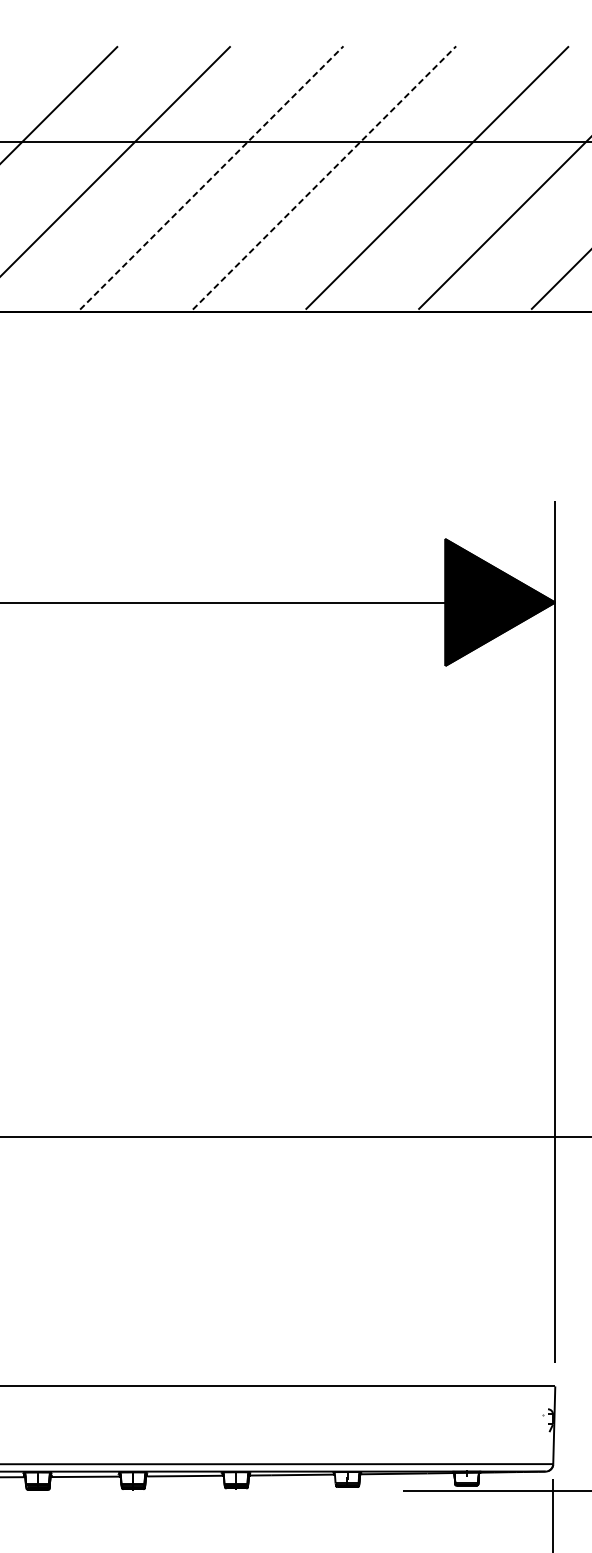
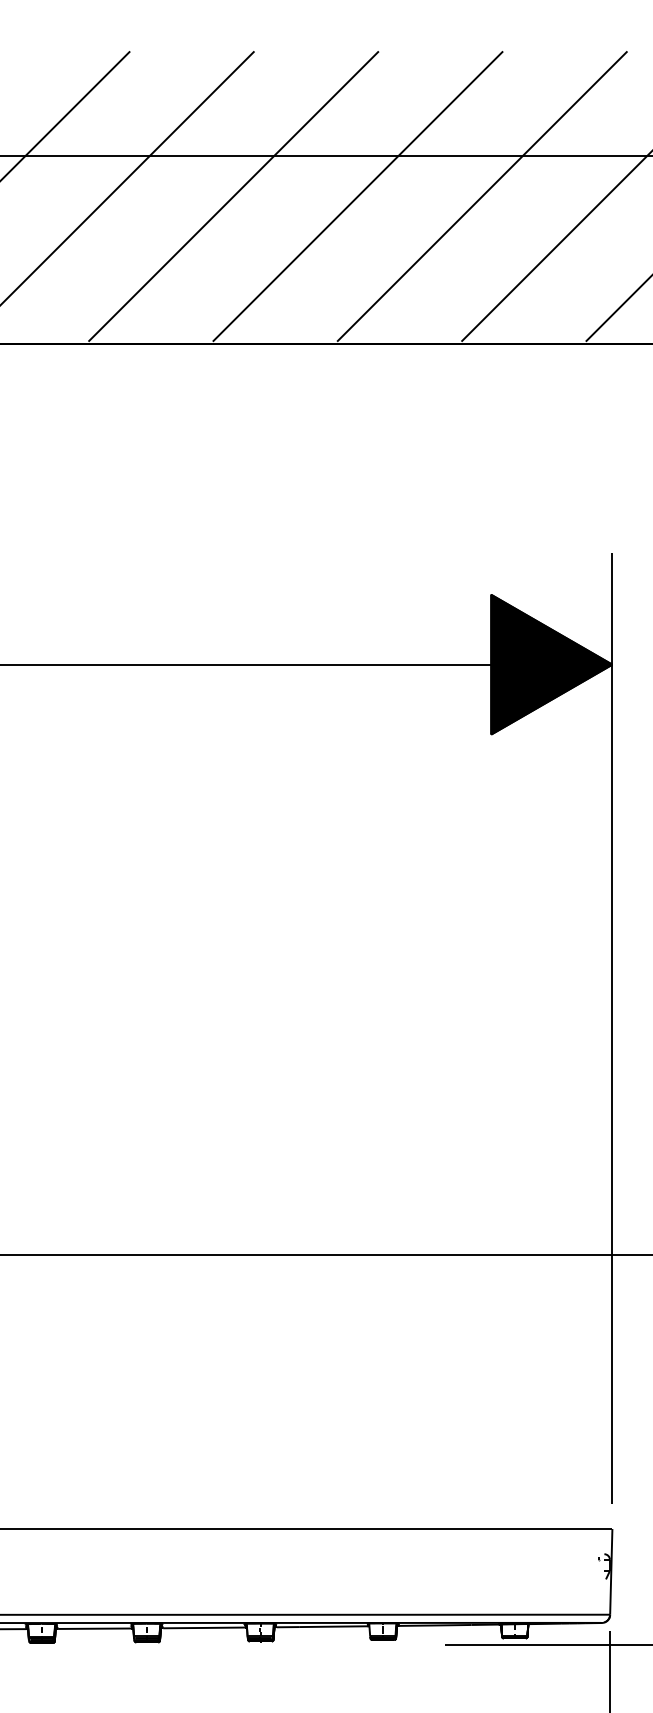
line: (212, 177) -> (234, 196), dashed -> solid
line: (325, 177) -> (358, 196), dashed -> solid

